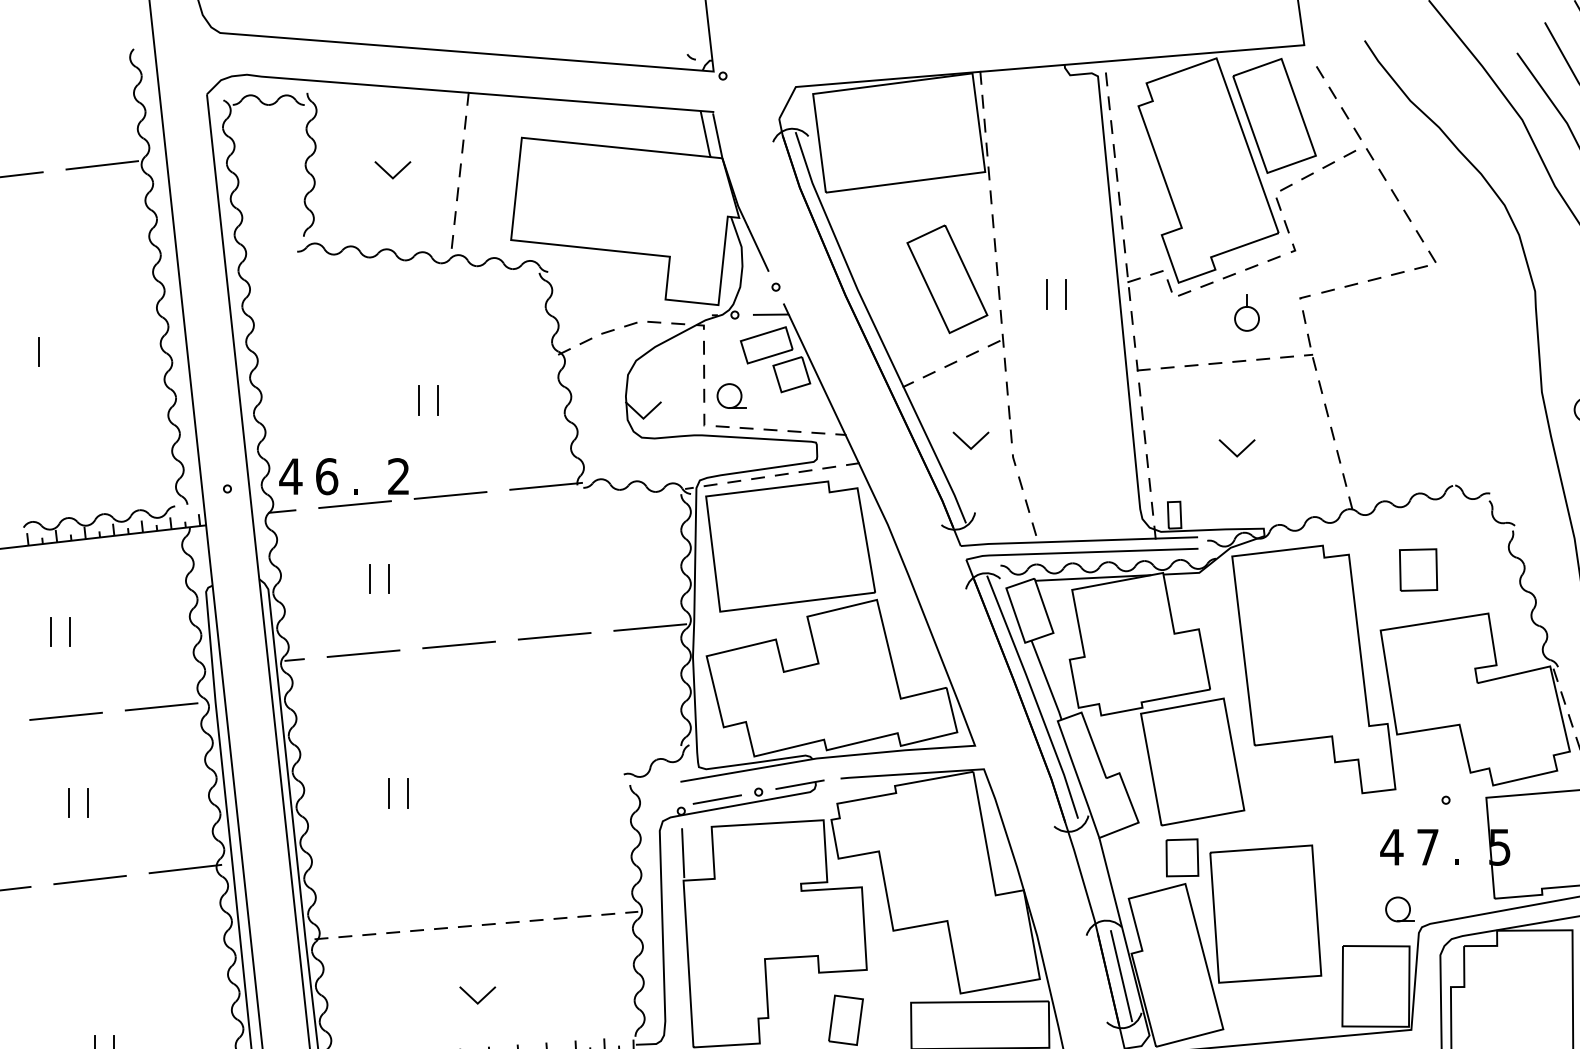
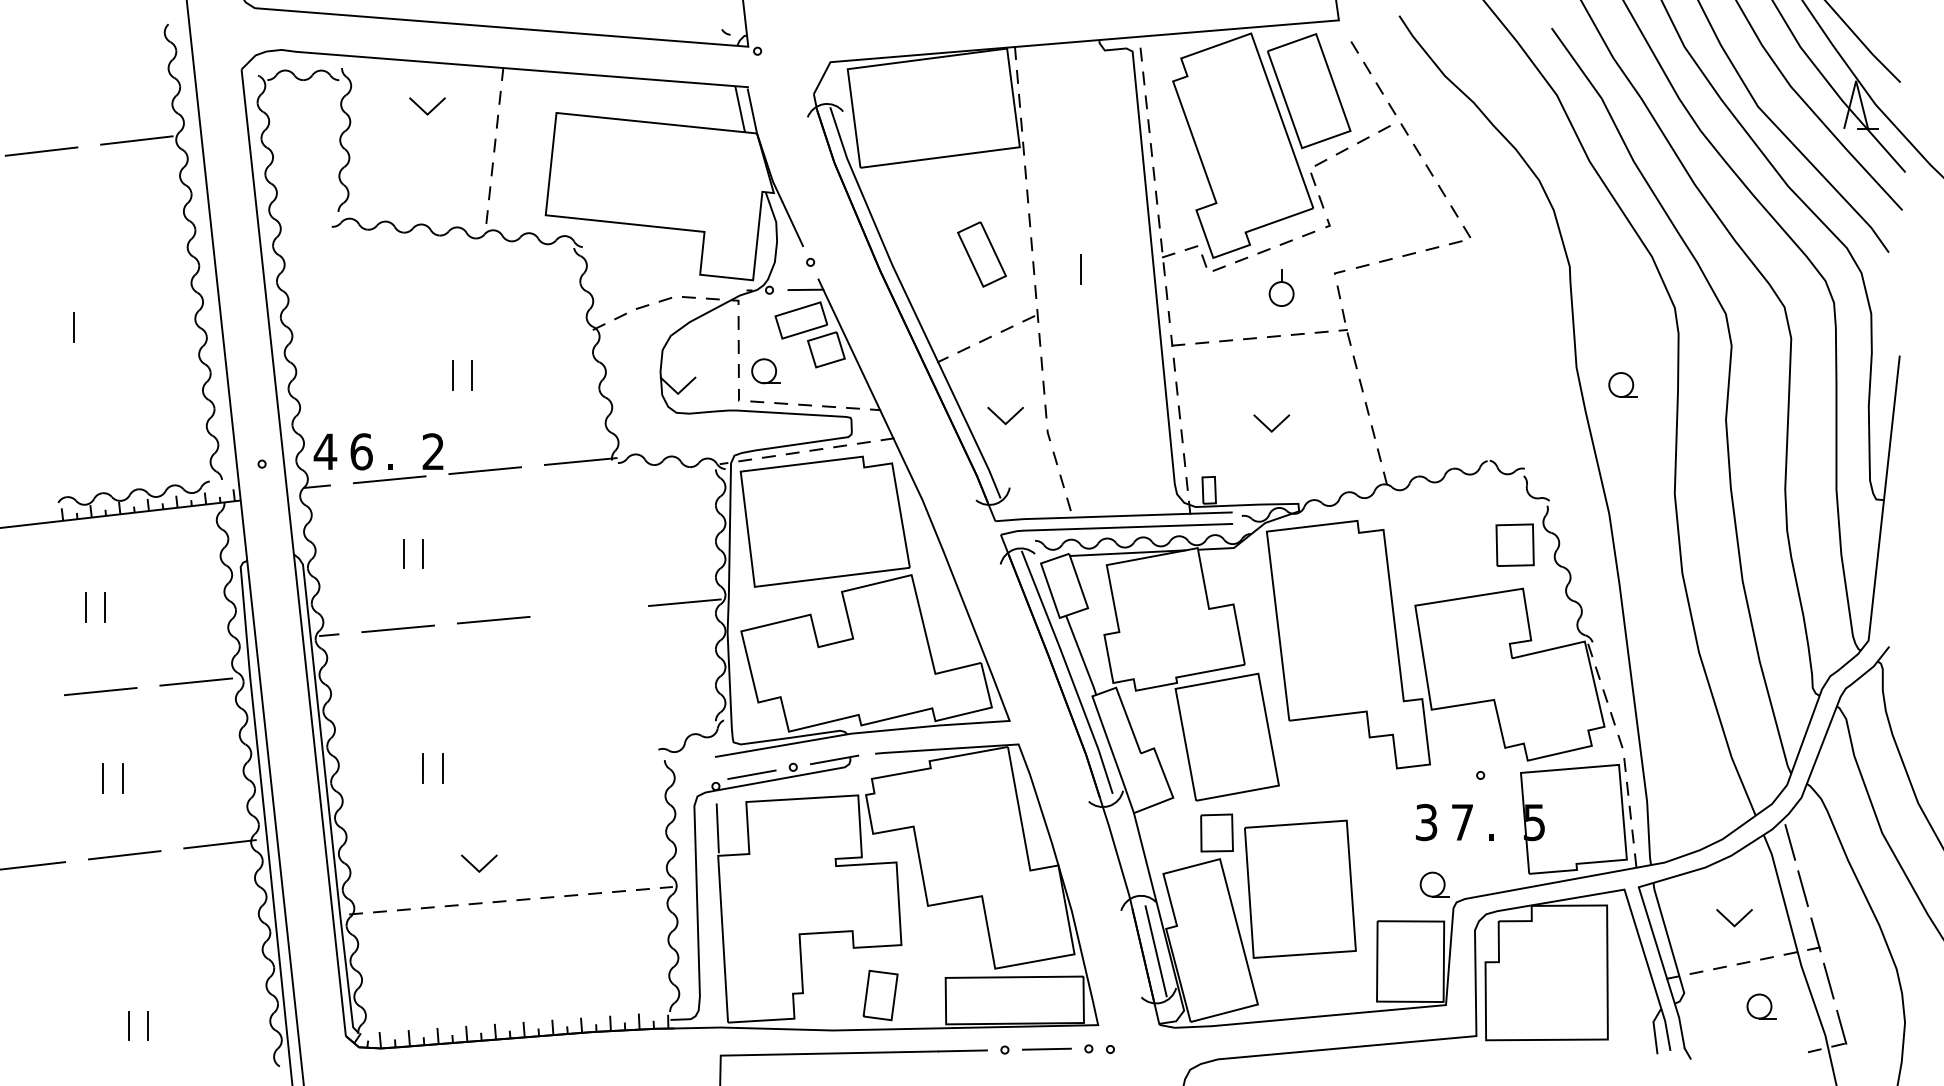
line: (388, 173) -> (423, 109), moved
part: (946, 279) -> (981, 254), size x0.6
line: (1064, 294) -> (1099, 269), removed
part: (1417, 569) -> (1514, 544), moved
line: (554, 636) -> (589, 611), removed
text: (1391, 847) -> (1426, 822), 4 -> 3
line: (473, 998) -> (475, 866), moved

